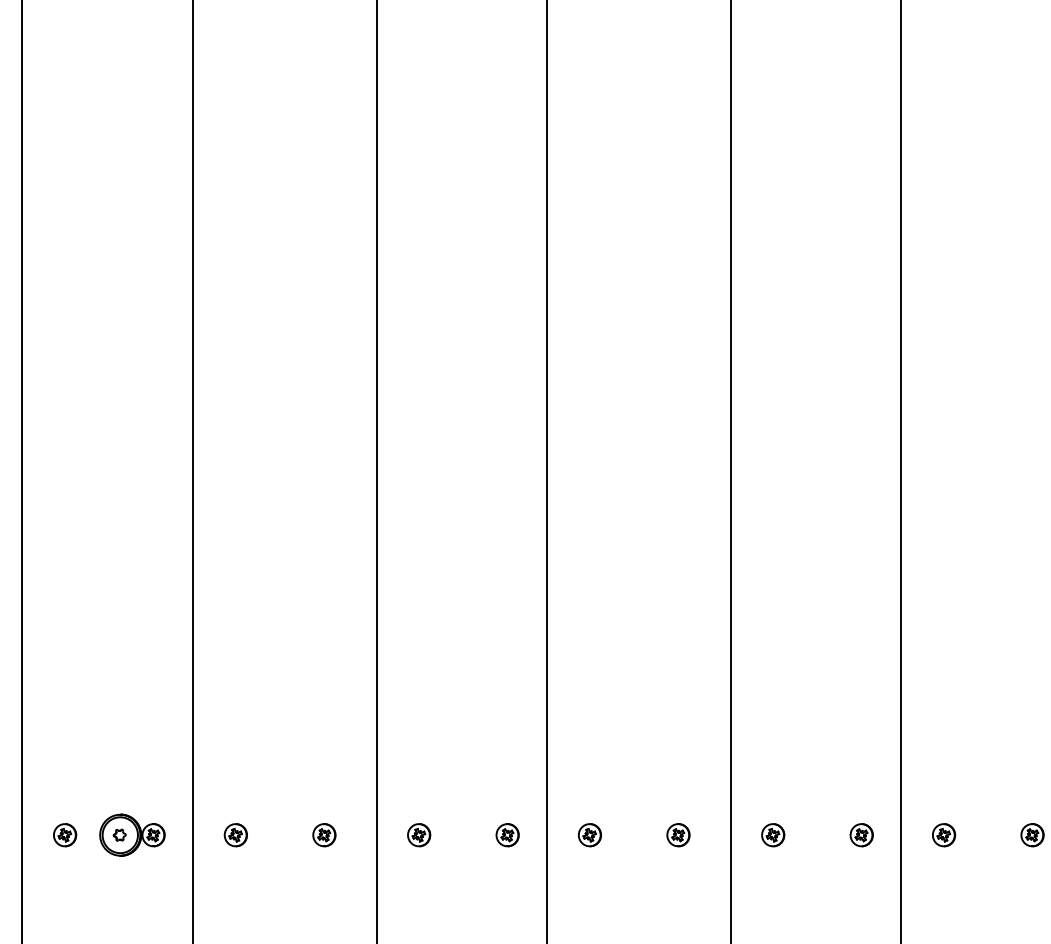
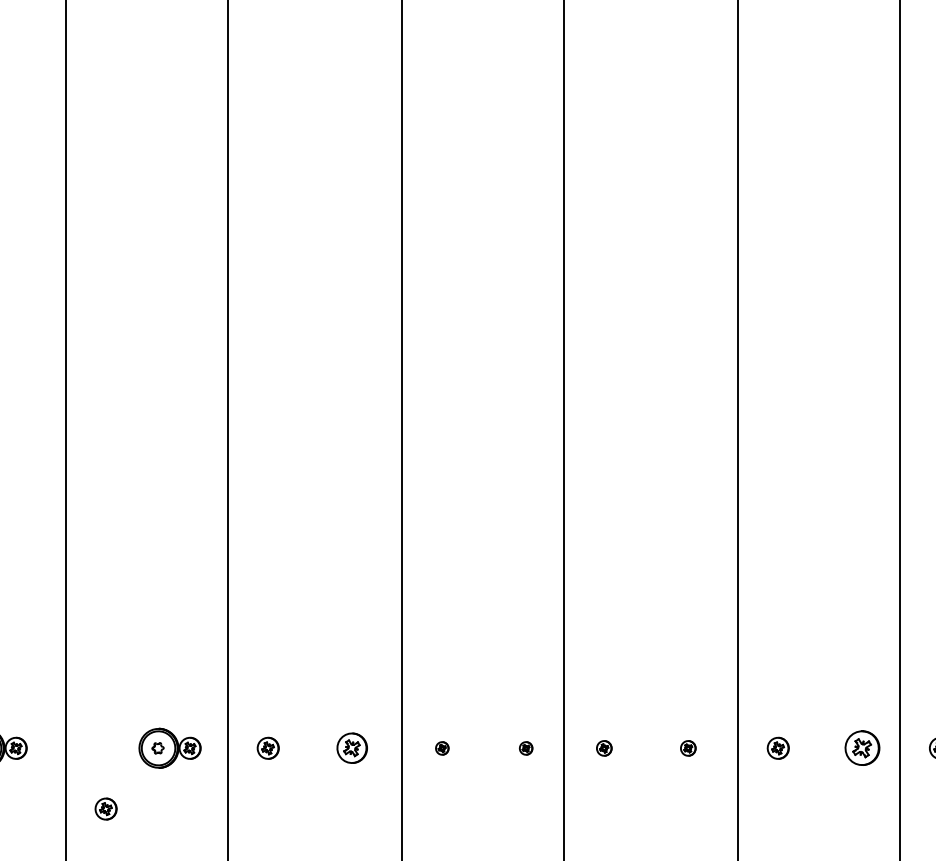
part: (65, 835) -> (106, 809), moved
part: (324, 835) -> (352, 748), size x1.4
part: (419, 835) -> (442, 748), size x0.6
part: (507, 835) -> (526, 748), size x0.6
part: (589, 835) -> (603, 748), size x0.7
part: (678, 835) -> (688, 748), size x0.7
part: (861, 835) -> (862, 748), size x1.6

